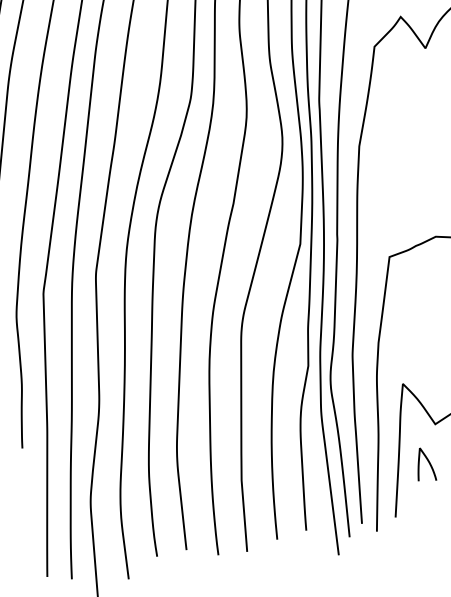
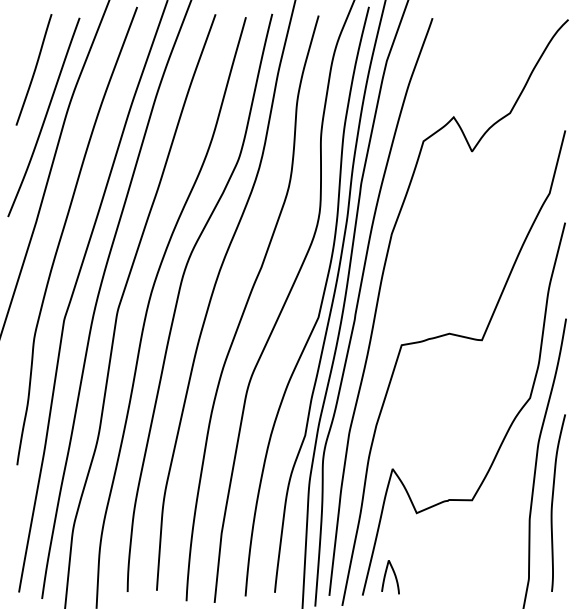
curve: (428, 463) -> (394, 576), moved

